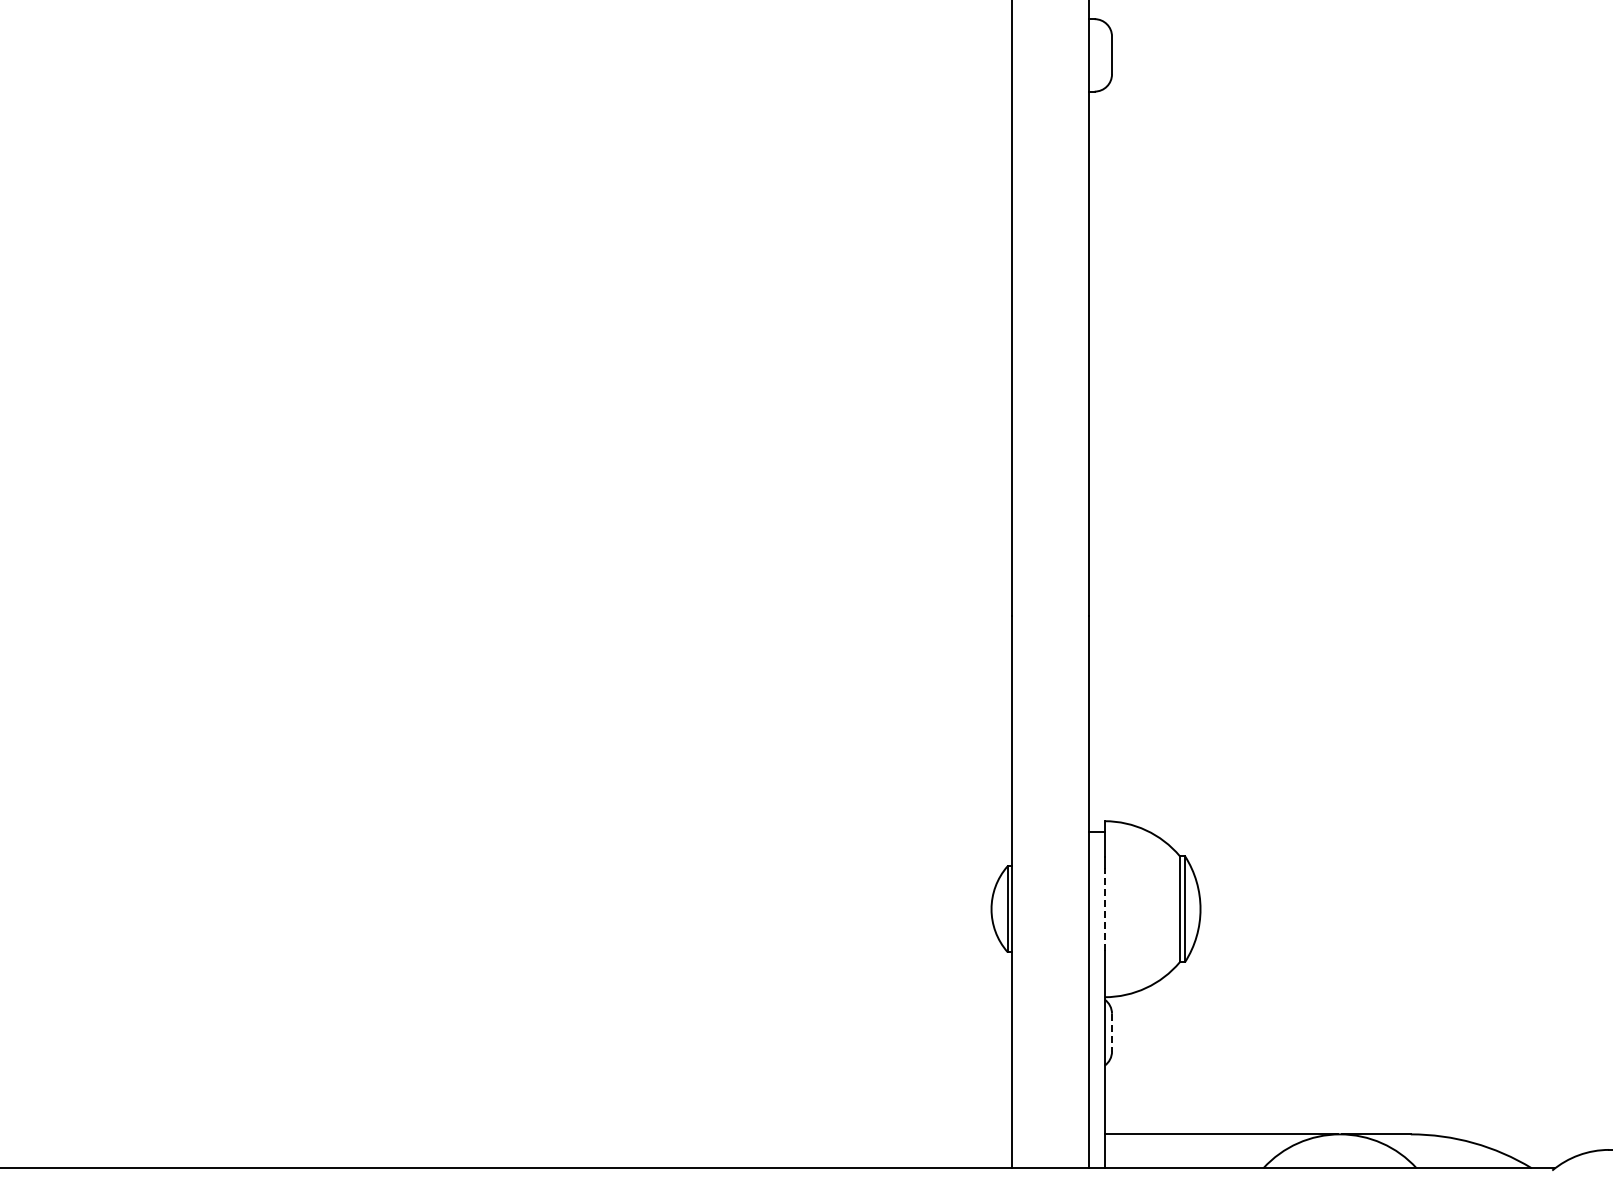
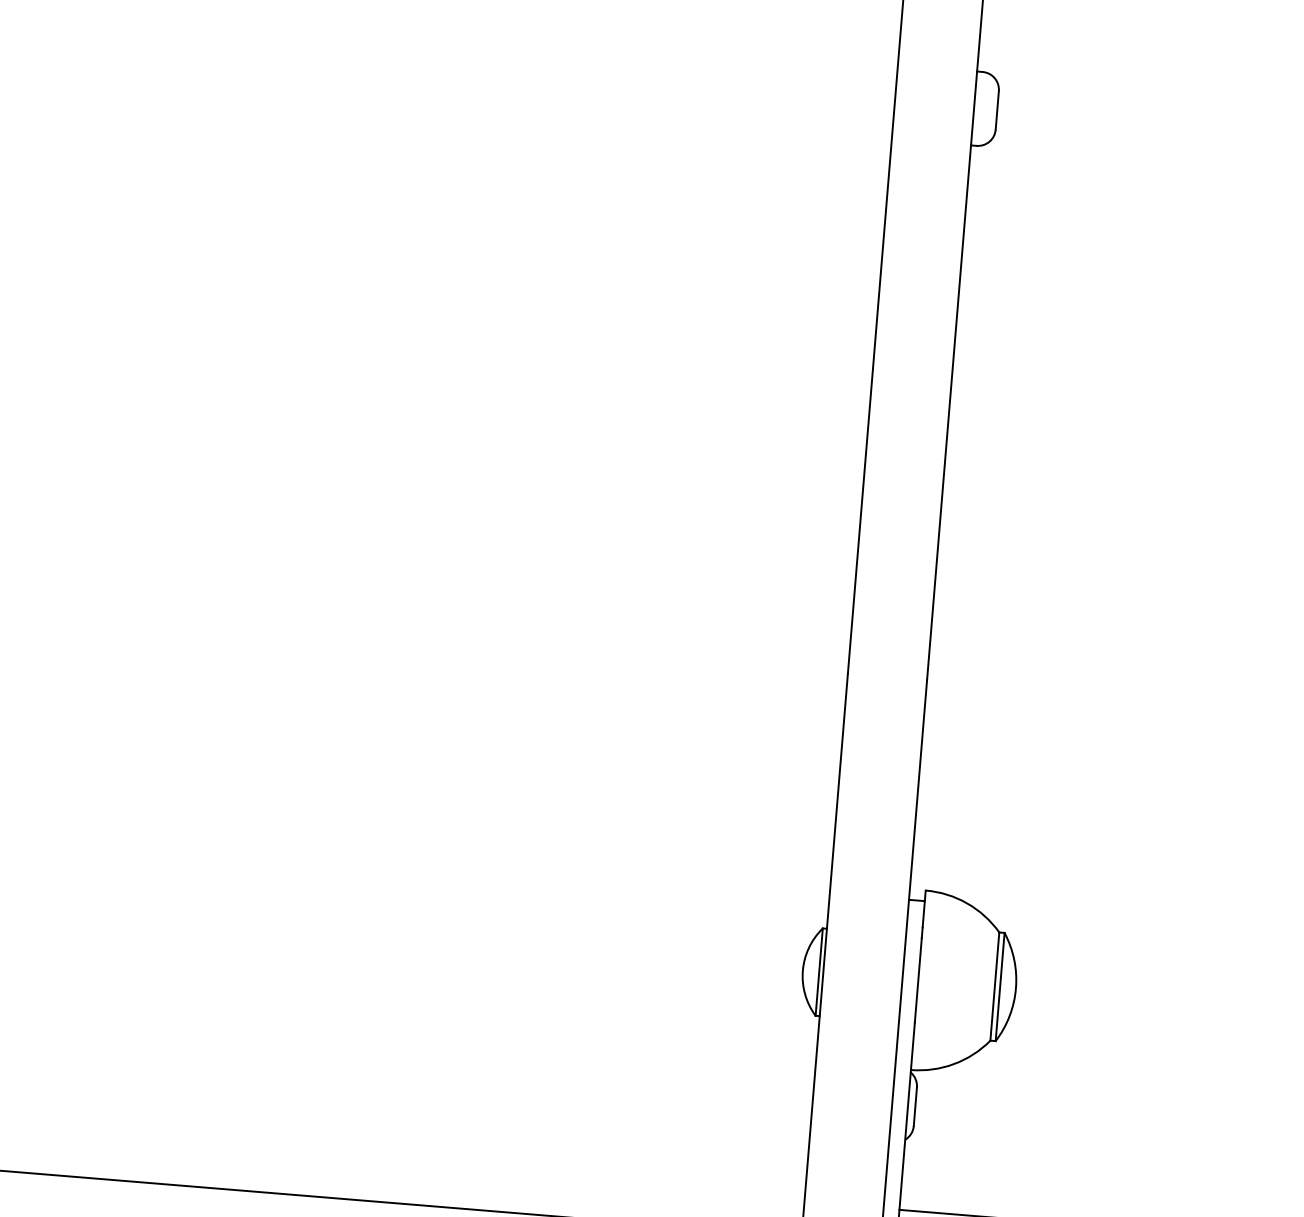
line: (1104, 908) -> (918, 979), dashed -> solid
line: (1112, 1032) -> (915, 1106), dashed -> solid

